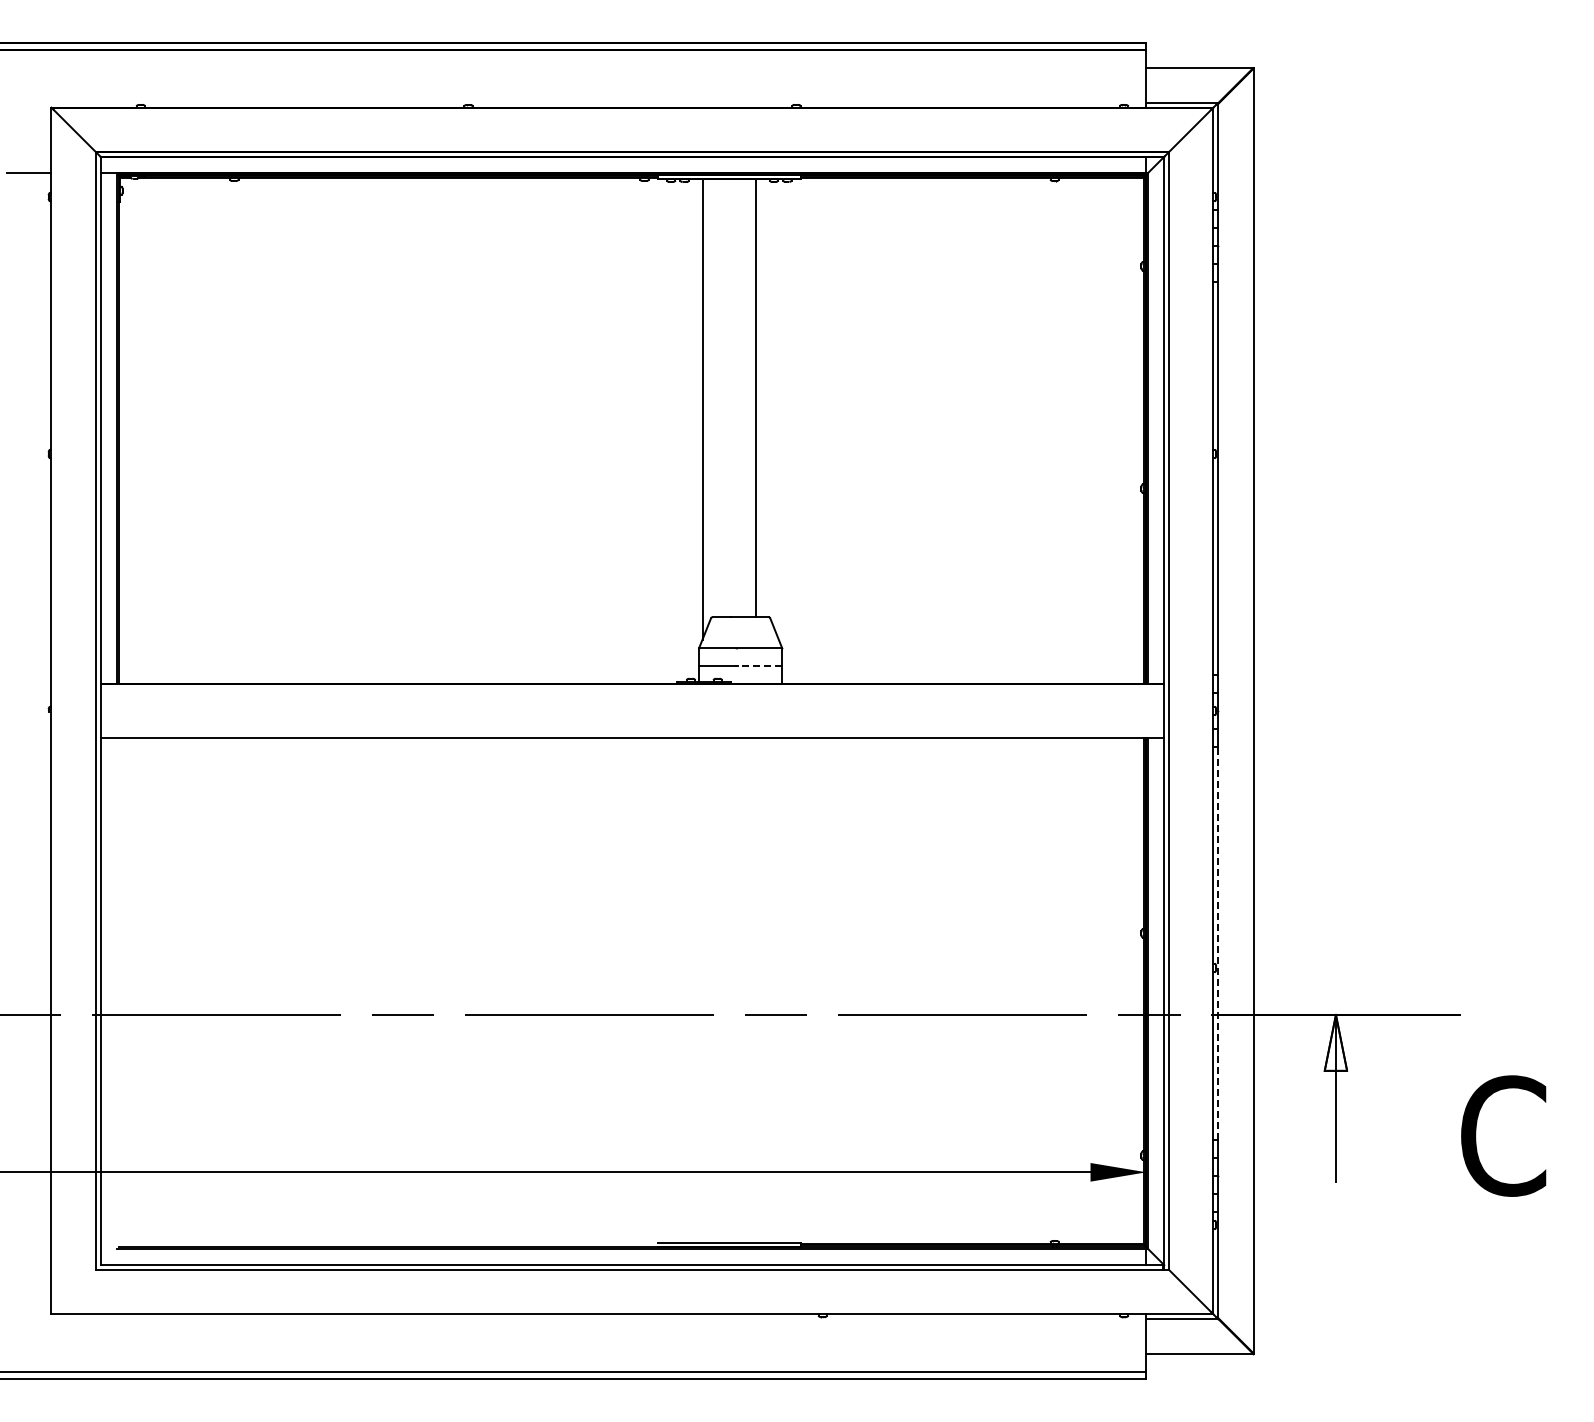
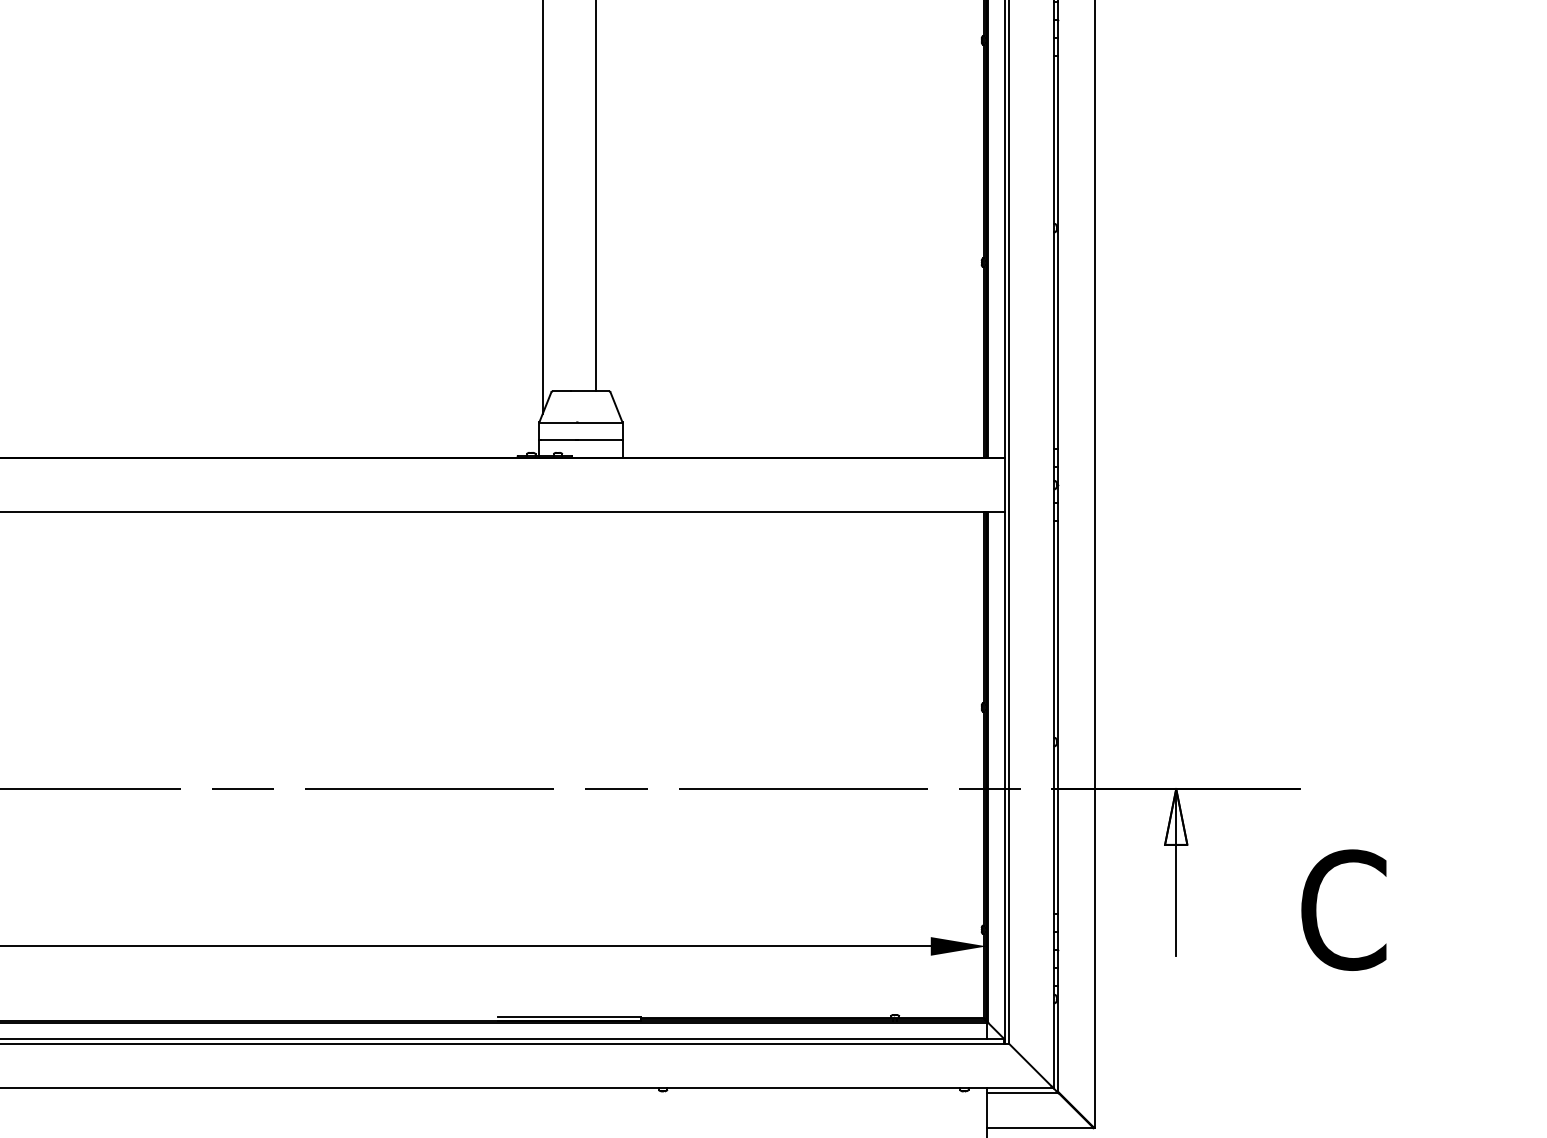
line: (759, 666) -> (599, 440), dashed -> solid
line: (1217, 943) -> (1057, 717), dashed -> solid

